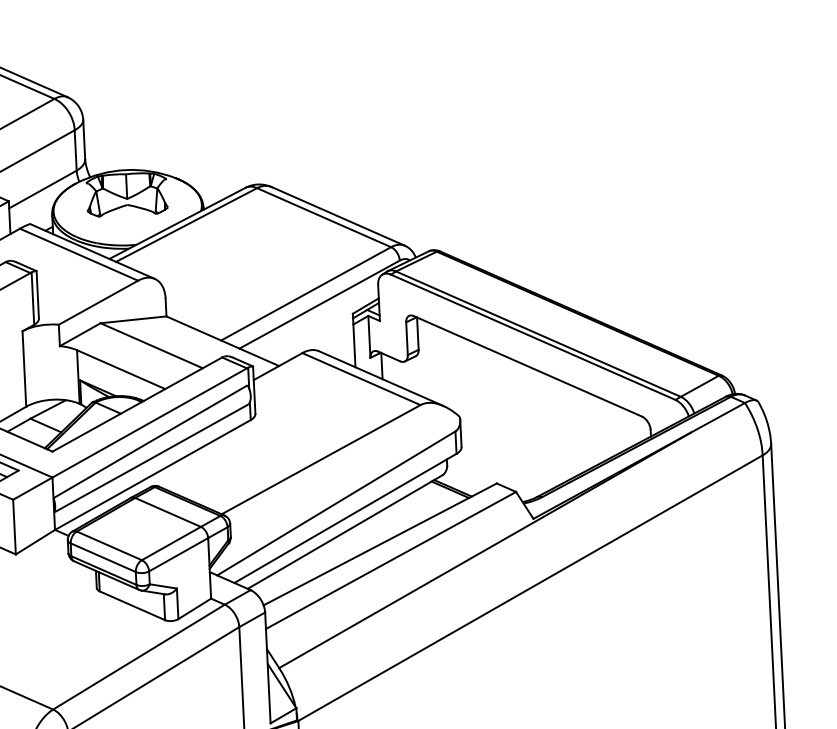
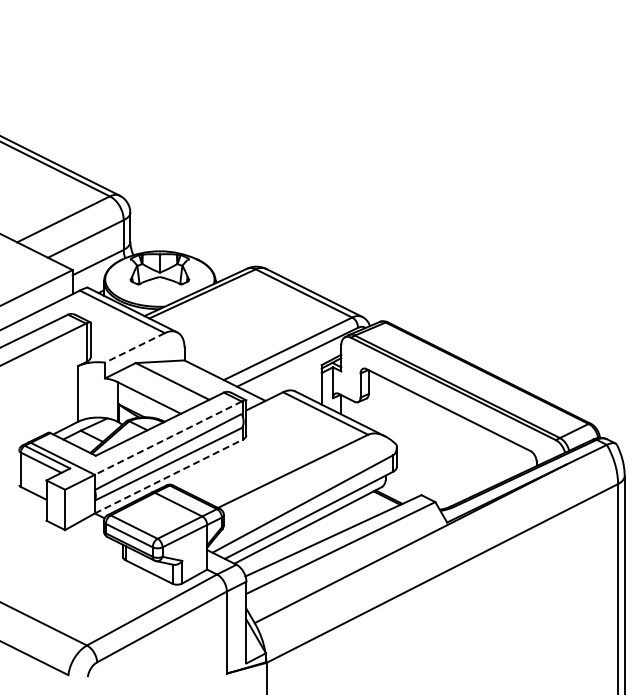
line: (97, 303) -> (134, 348), solid -> dashed
line: (148, 423) -> (167, 438), solid -> dashed
line: (152, 474) -> (168, 476), solid -> dashed

